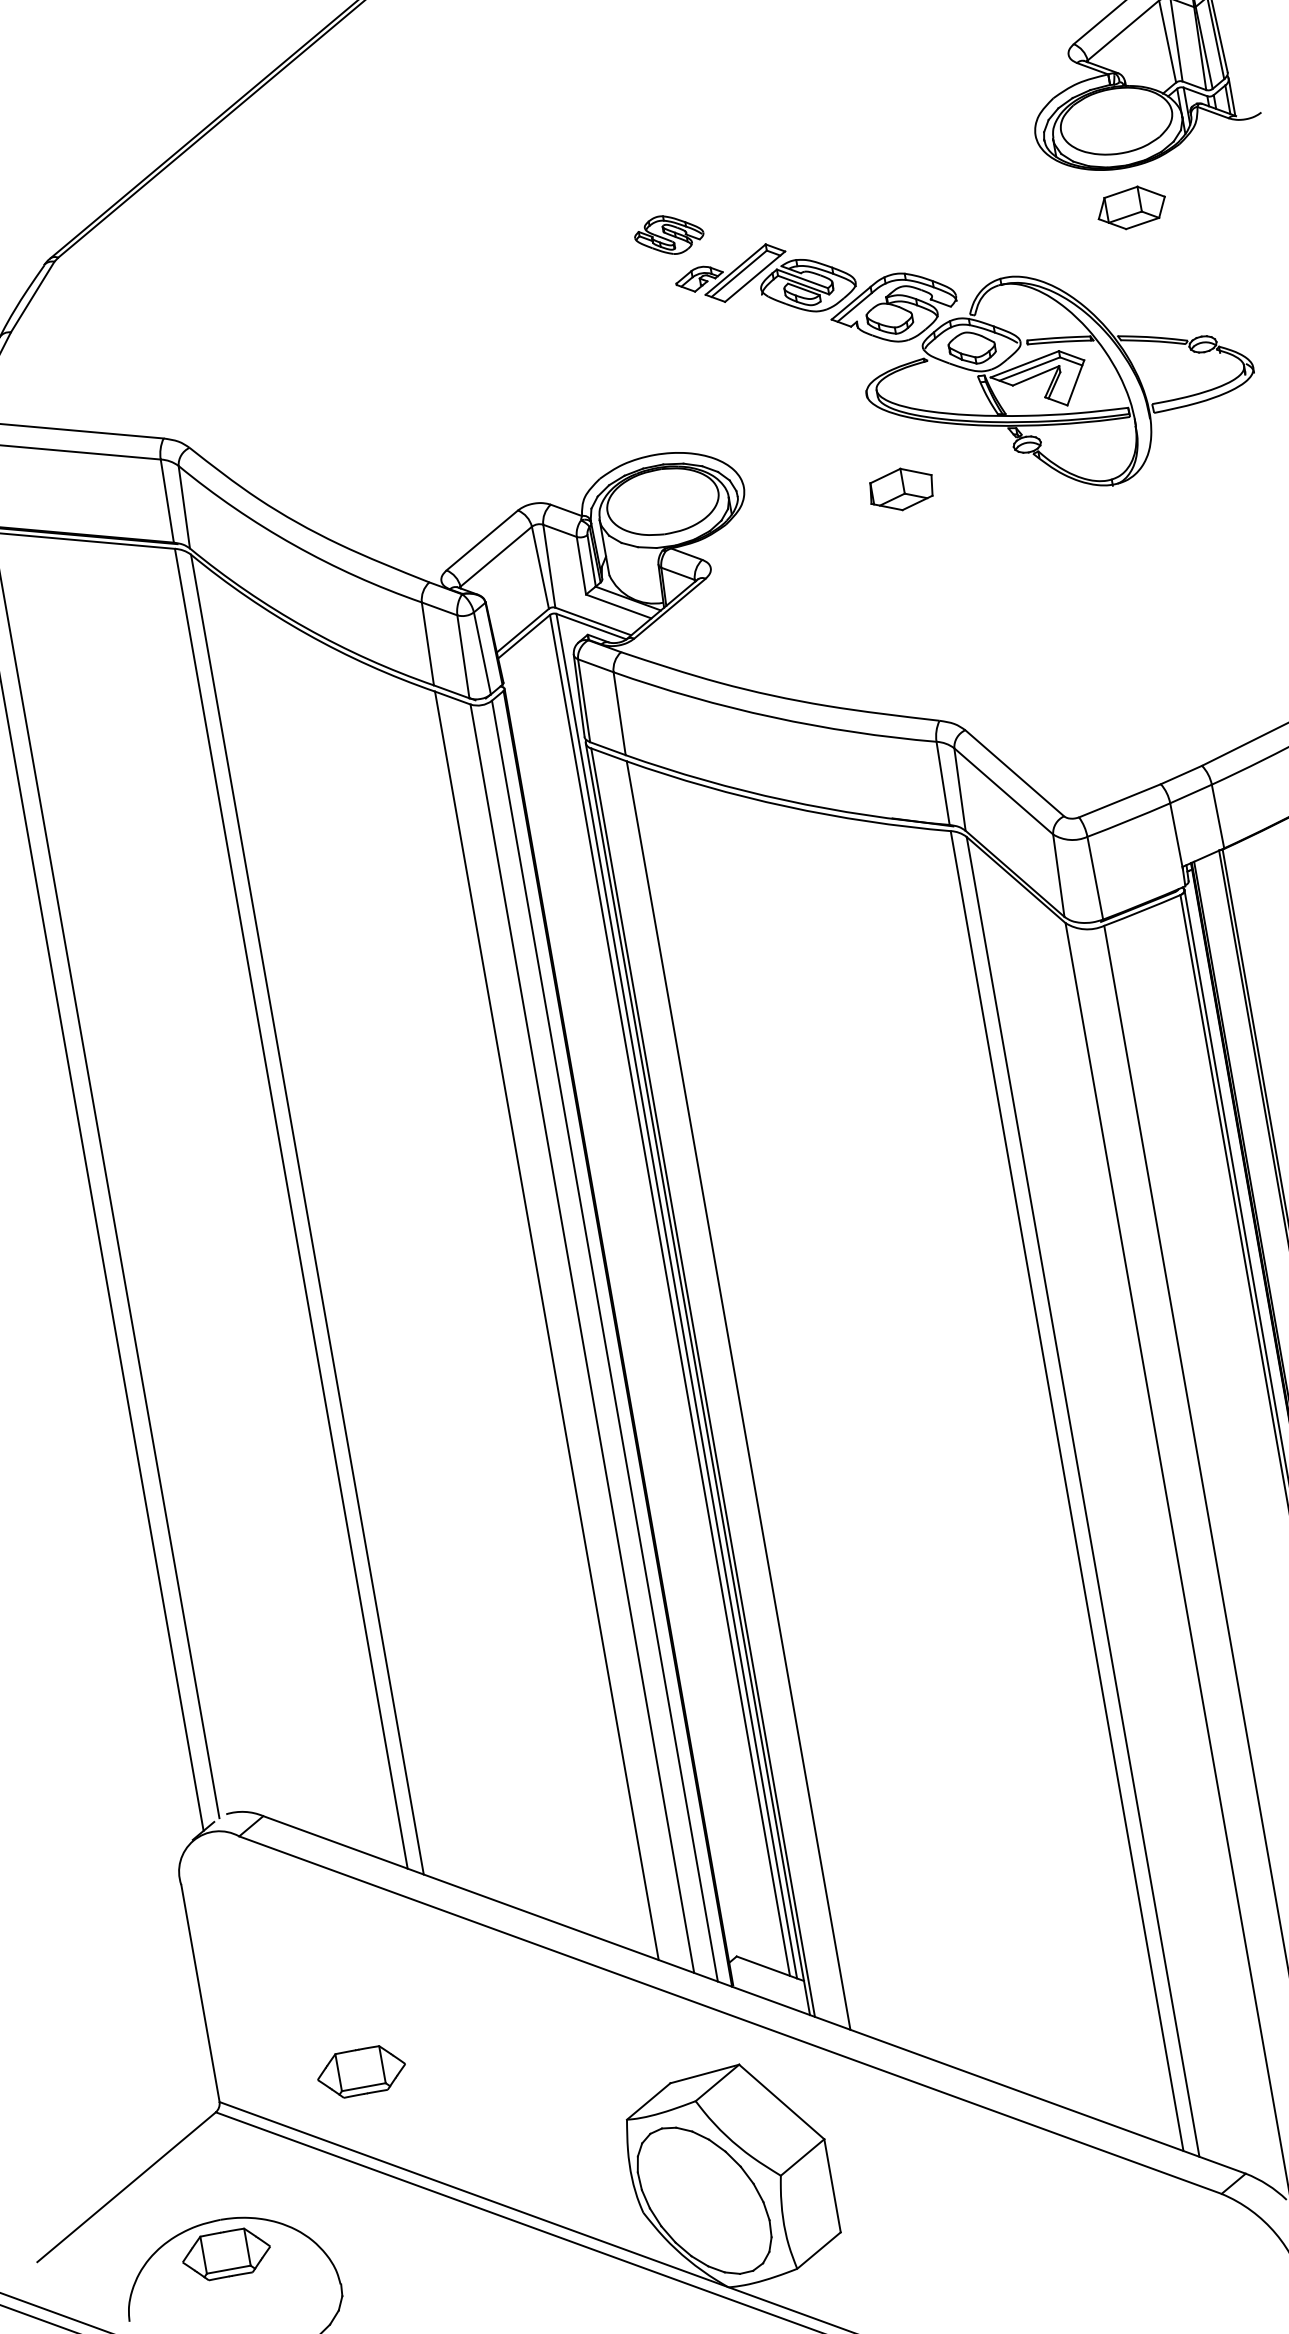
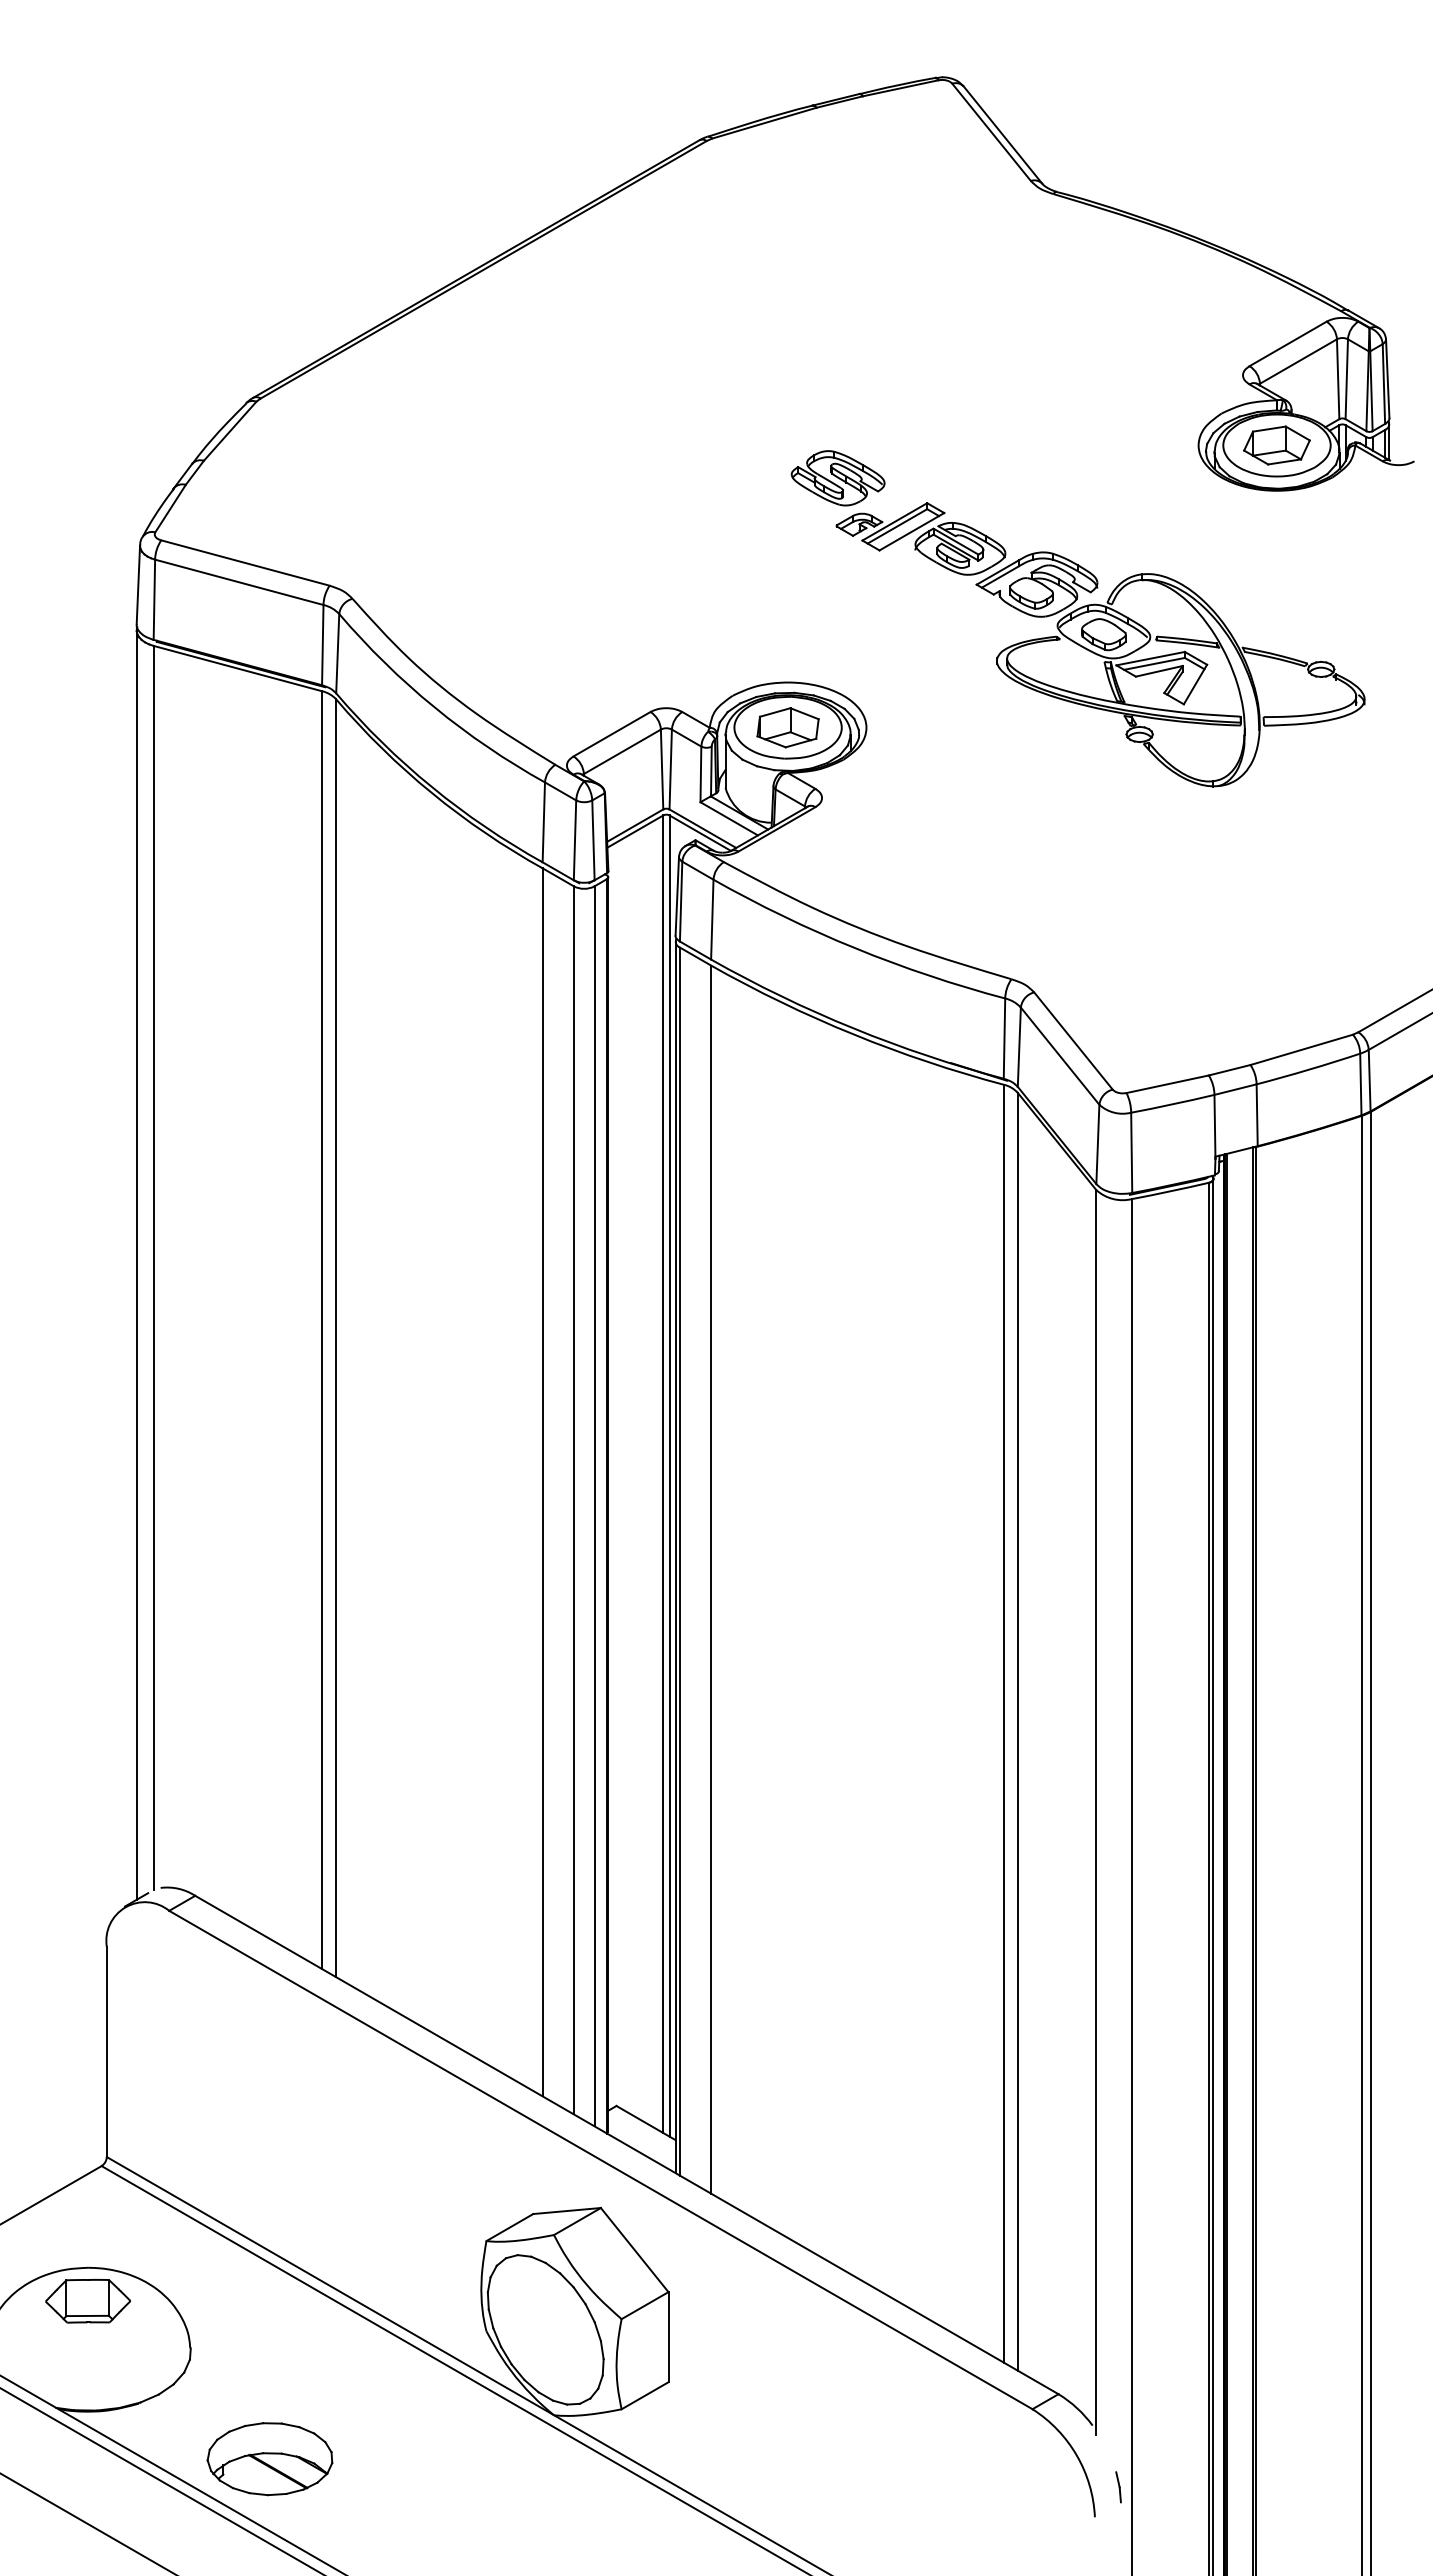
part: (1131, 207) -> (1276, 445), moved
part: (668, 235) -> (837, 478), size x1.43
part: (900, 489) -> (787, 727), moved
part: (360, 2072) -> (244, 2152), removed

